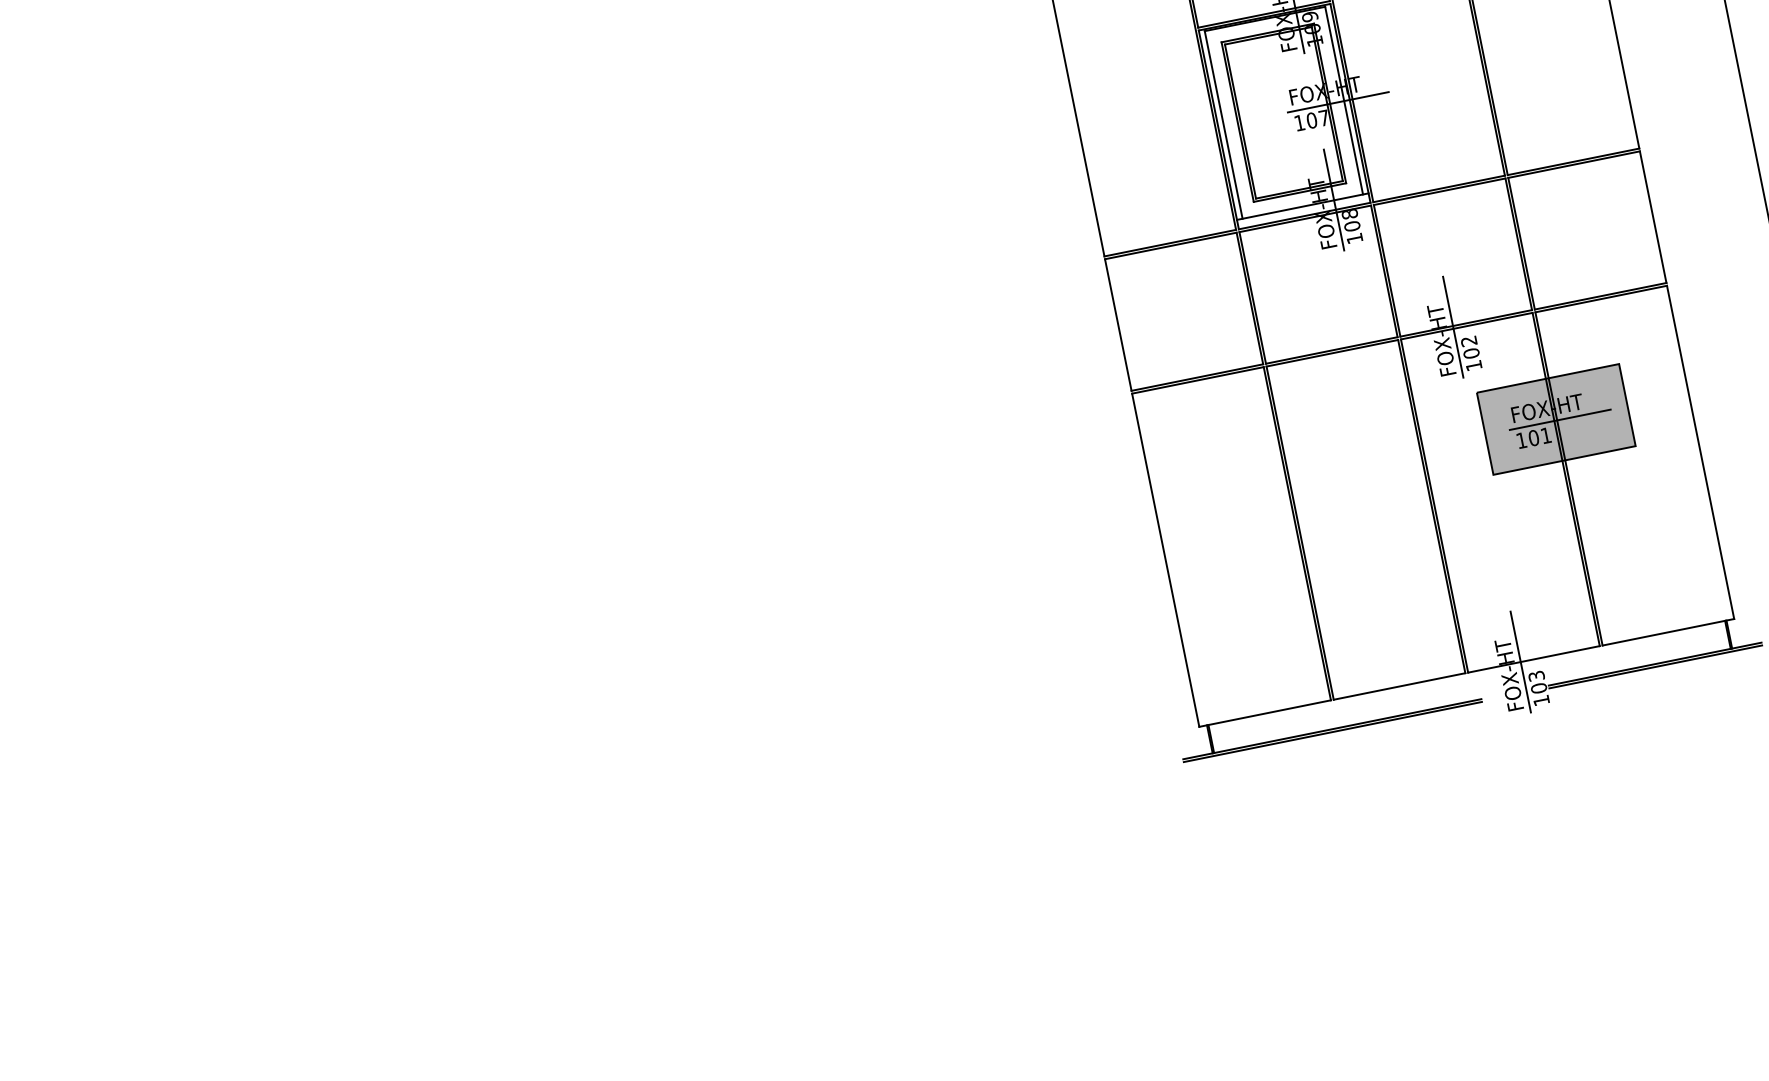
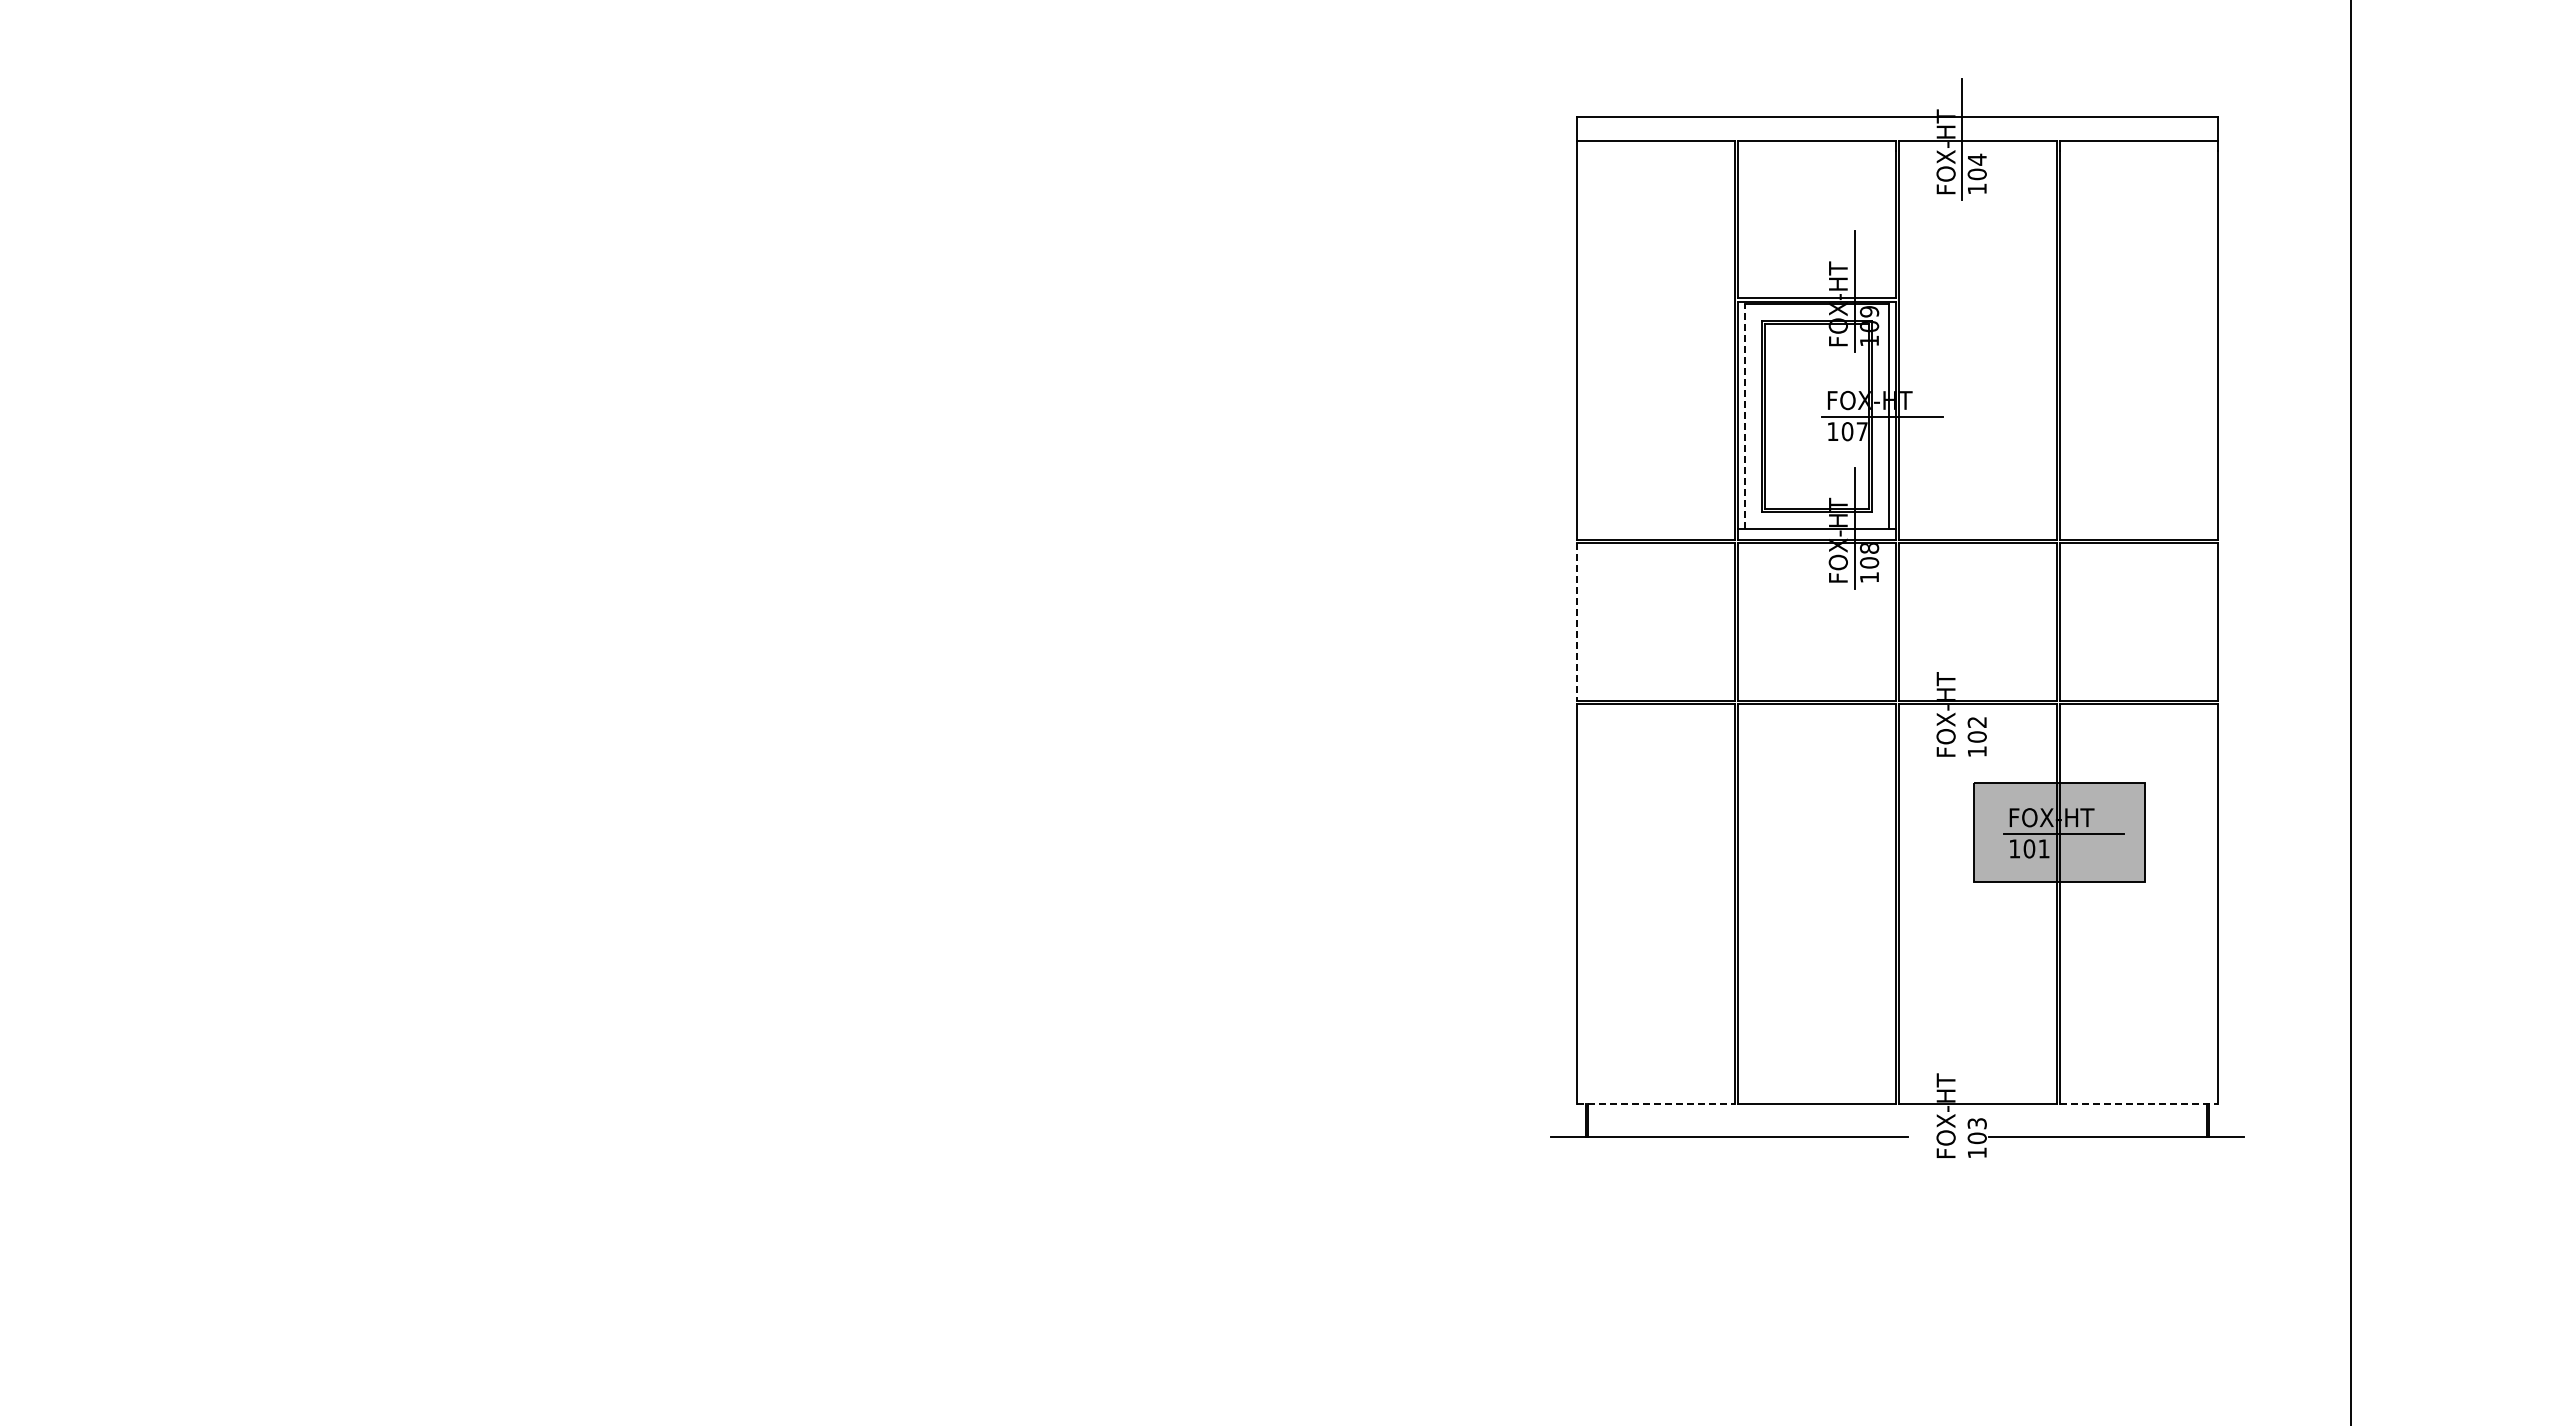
line: (1223, 124) -> (1744, 415), solid -> dashed
line: (1118, 325) -> (1577, 622), solid -> dashed
line: (1453, 327) -> (1962, 702), removed
line: (1668, 632) -> (2139, 1103), solid -> dashed
line: (1520, 661) -> (1962, 1103), removed
line: (1655, 666) -> (2116, 1140), removed
line: (1264, 713) -> (1655, 1103), solid -> dashed
line: (1332, 731) -> (1729, 1140), removed

